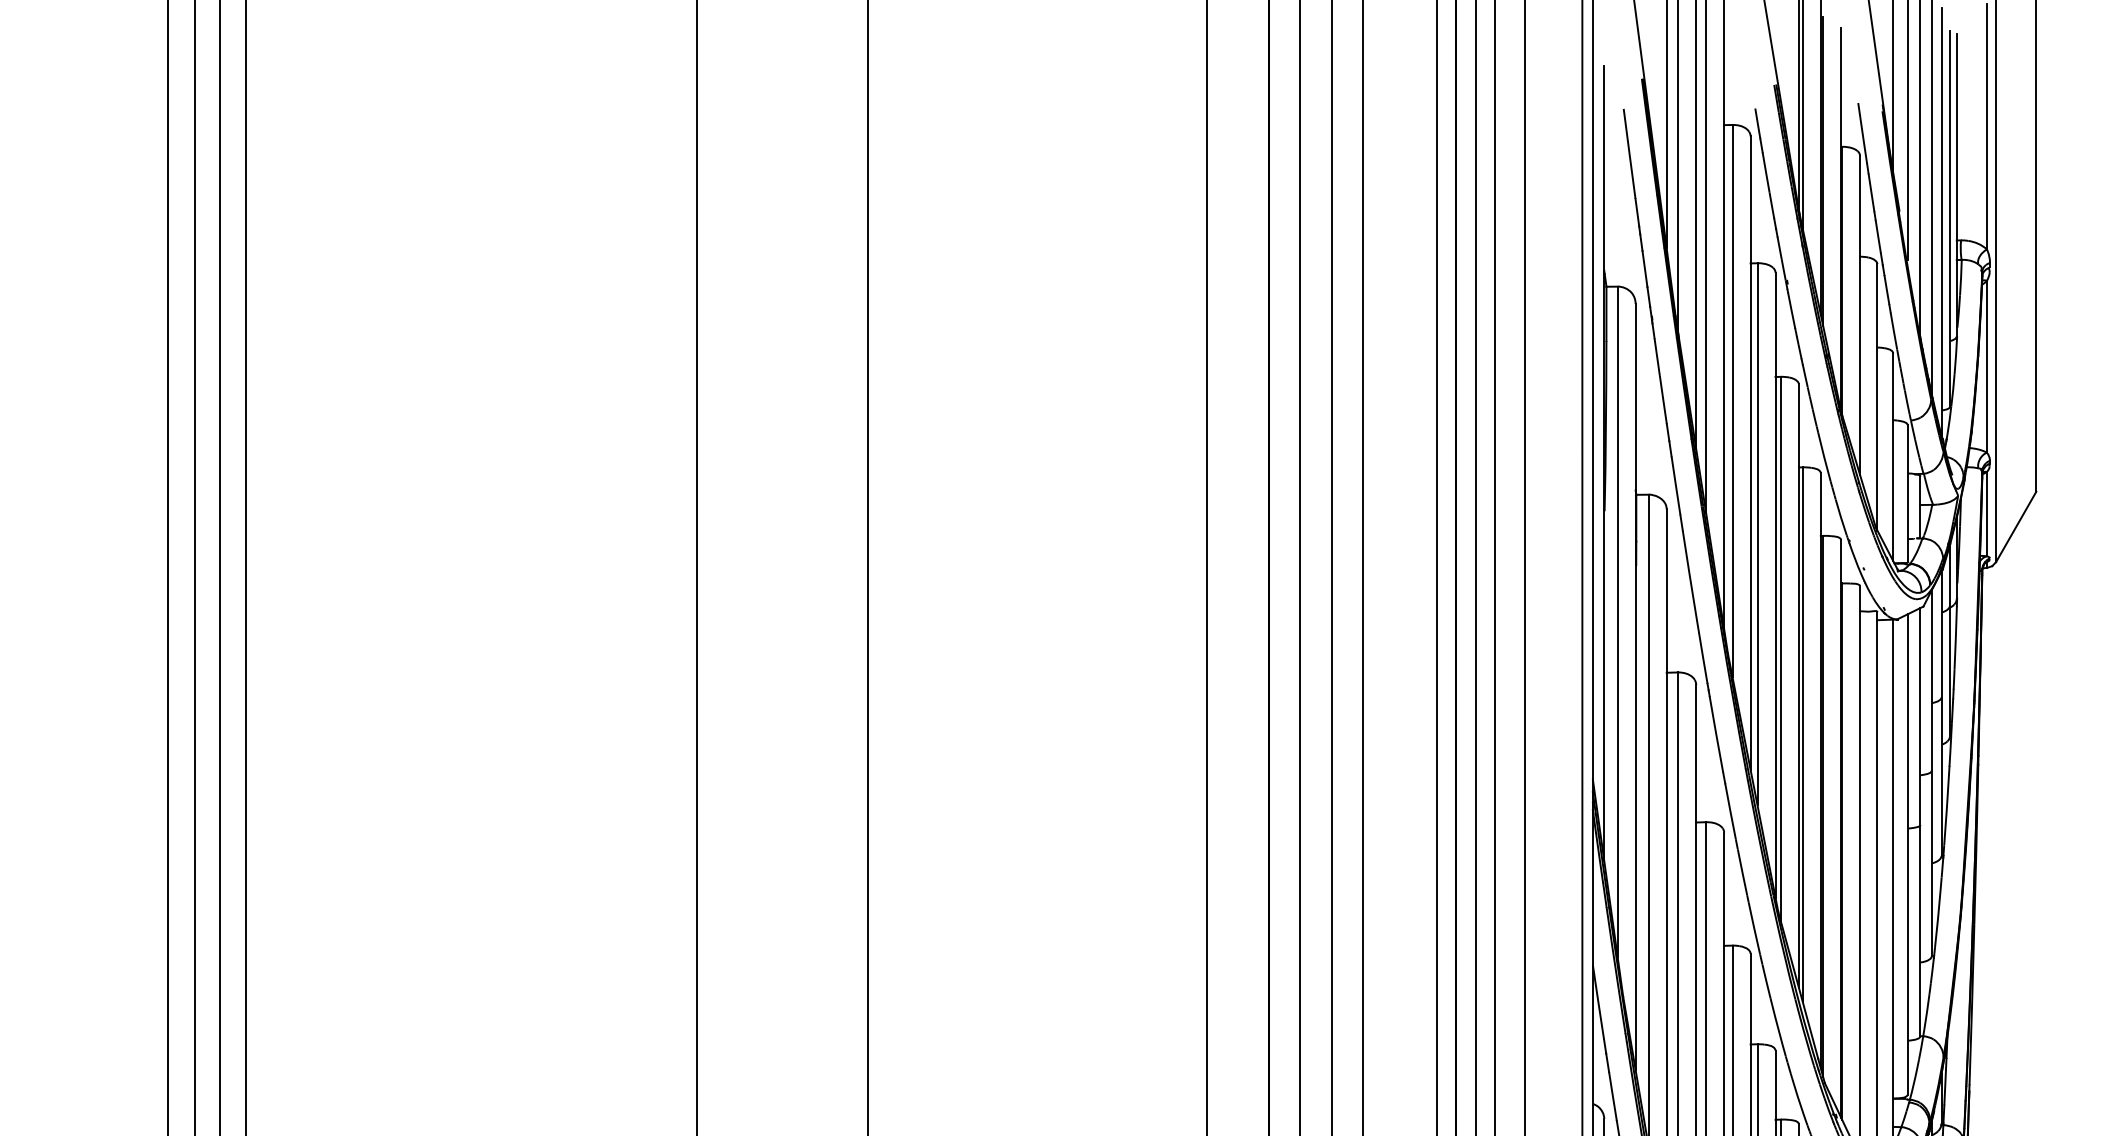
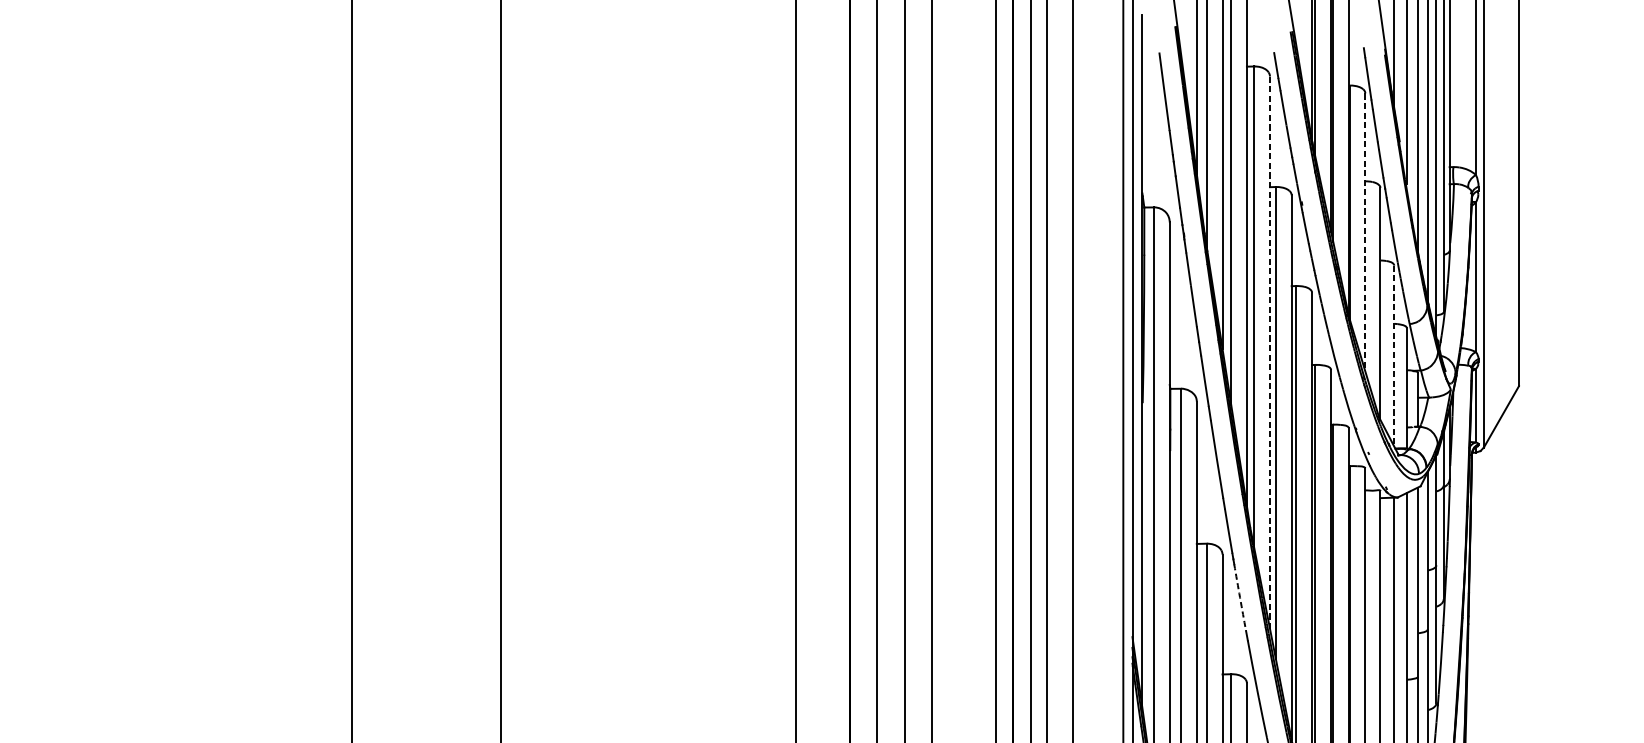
line: (1860, 315) -> (1365, 232), solid -> dashed
line: (1750, 453) -> (1269, 352), solid -> dashed
line: (1893, 457) -> (1394, 356), solid -> dashed
arc: (1716, 734) -> (1240, 597), solid -> dashed

